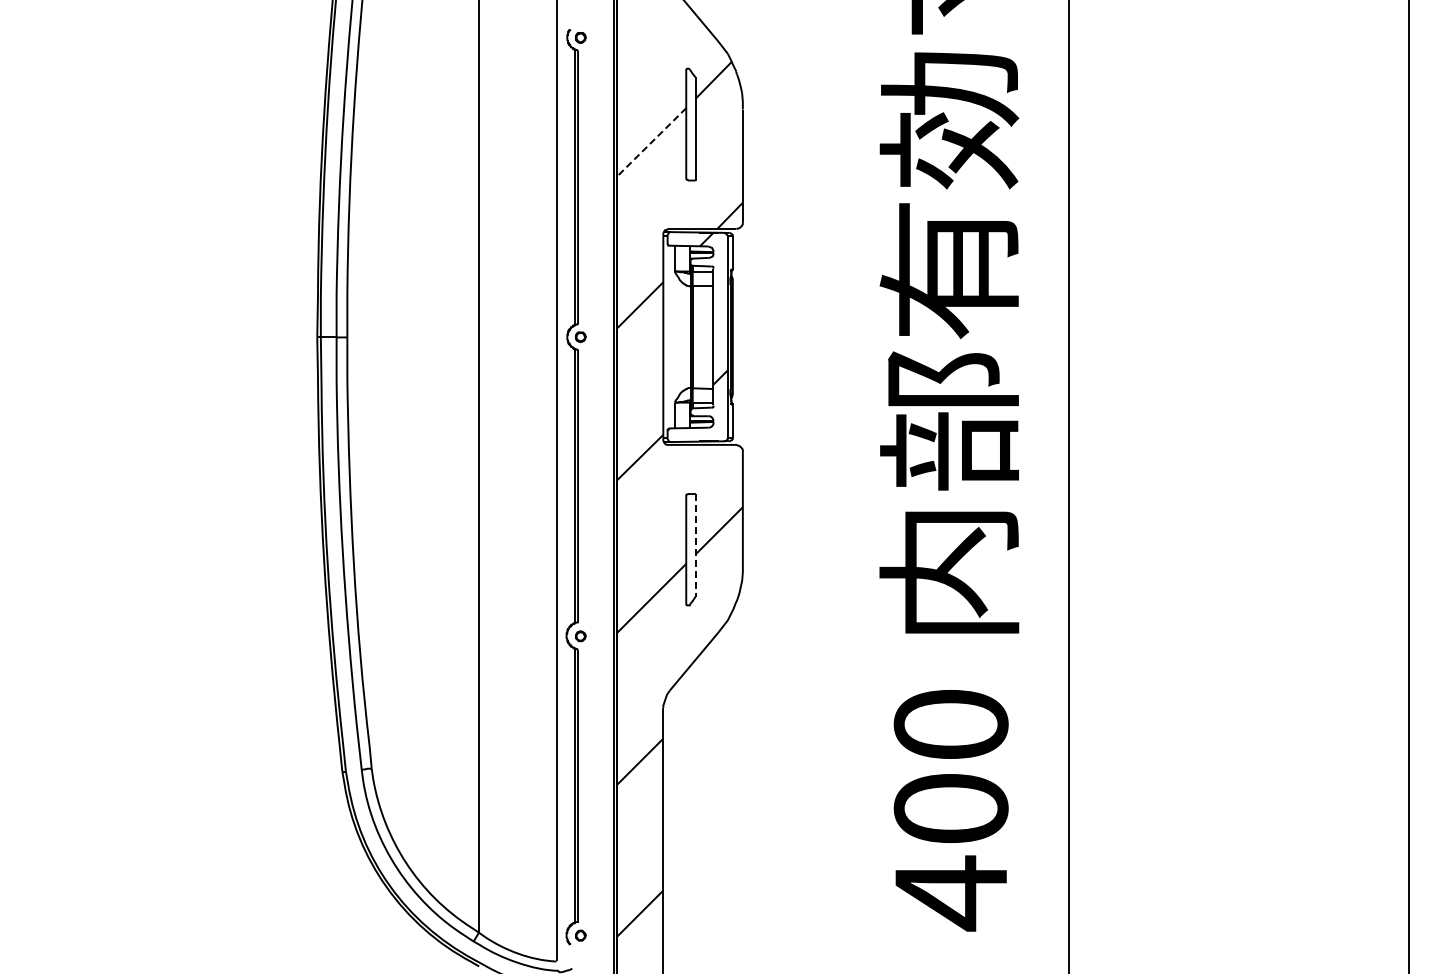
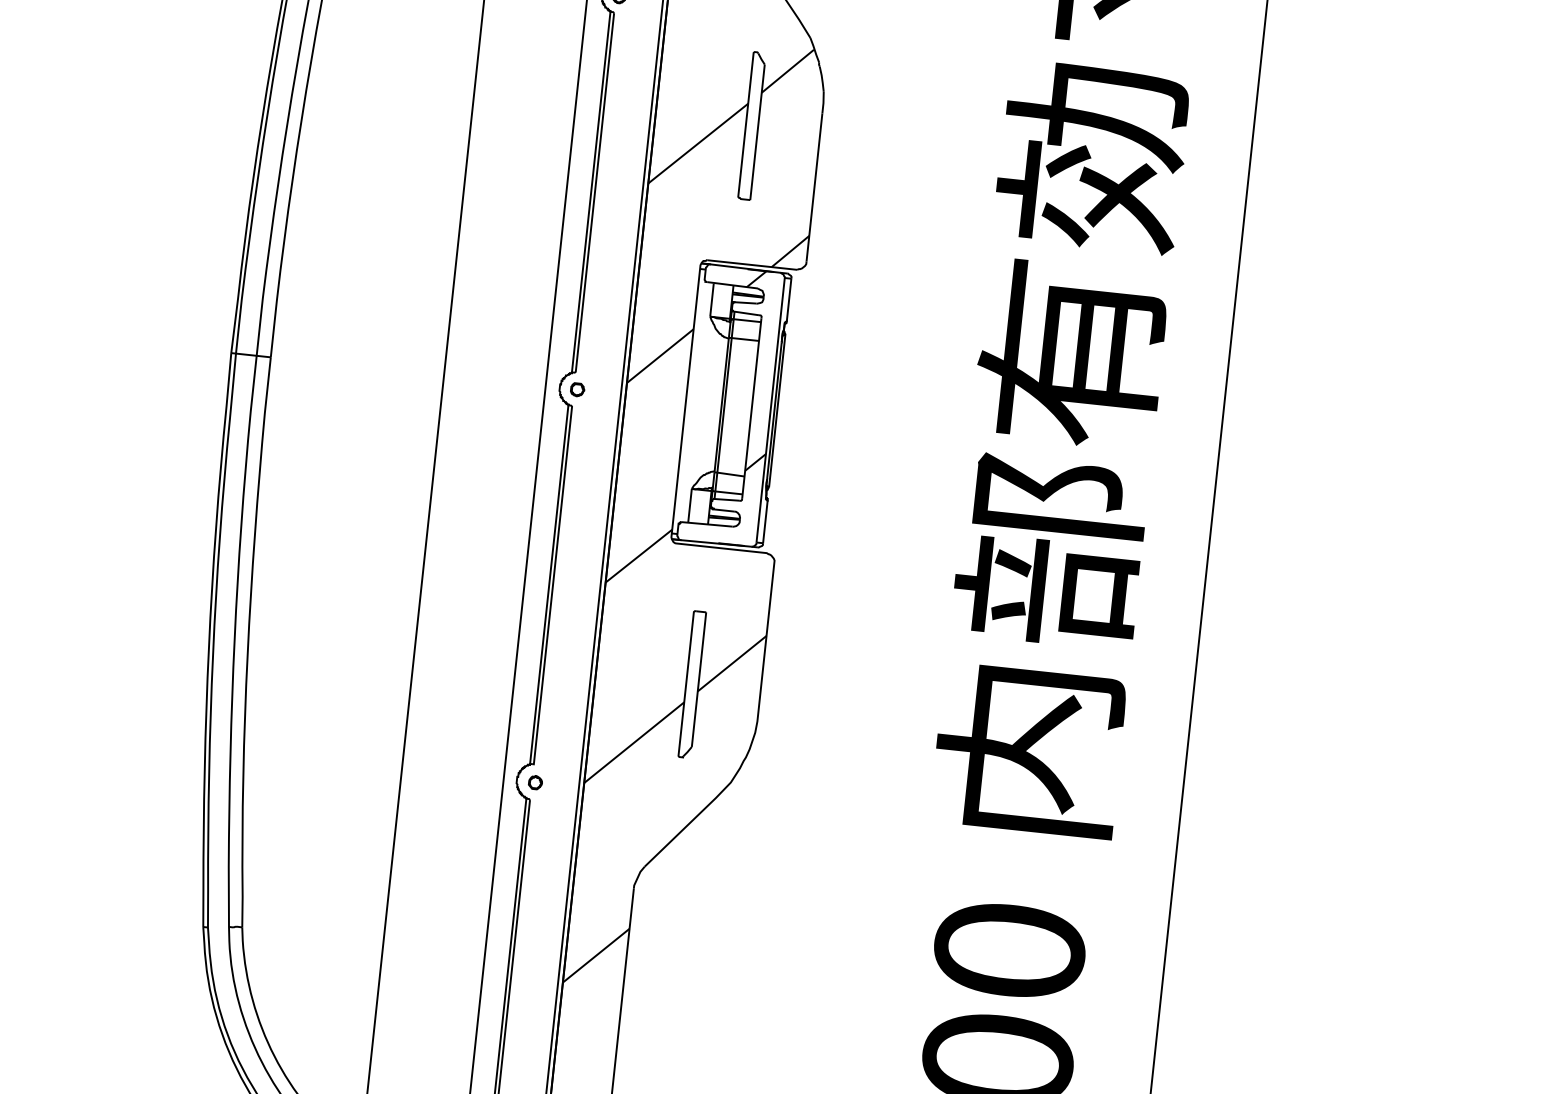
line: (651, 142) -> (697, 143), dashed -> solid
line: (695, 546) -> (698, 680), dashed -> solid

